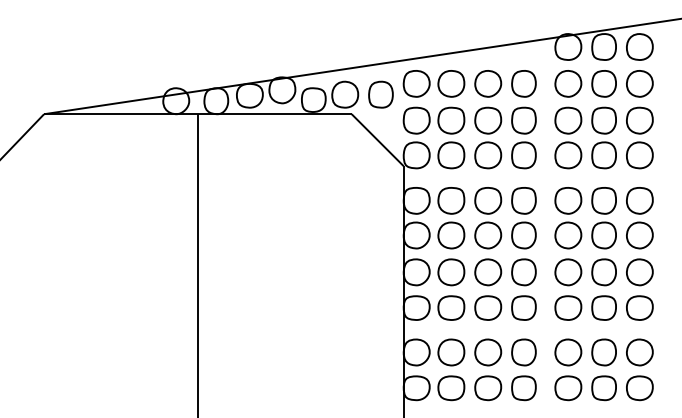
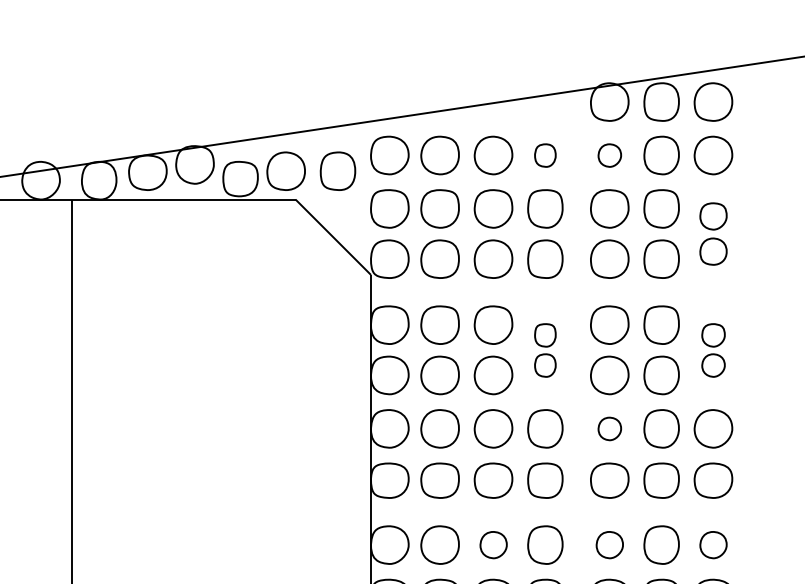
part: (523, 83) -> (544, 154), size x0.6
part: (568, 83) -> (609, 154), size x0.6
part: (639, 137) -> (712, 233), size x0.7
part: (523, 218) -> (544, 350), size x0.6
part: (639, 218) -> (712, 350), size x0.6
part: (568, 272) -> (609, 429), size x0.6
part: (488, 352) -> (493, 545), size x0.7
part: (568, 352) -> (609, 545), size x0.7
part: (639, 352) -> (712, 545), size x0.7

